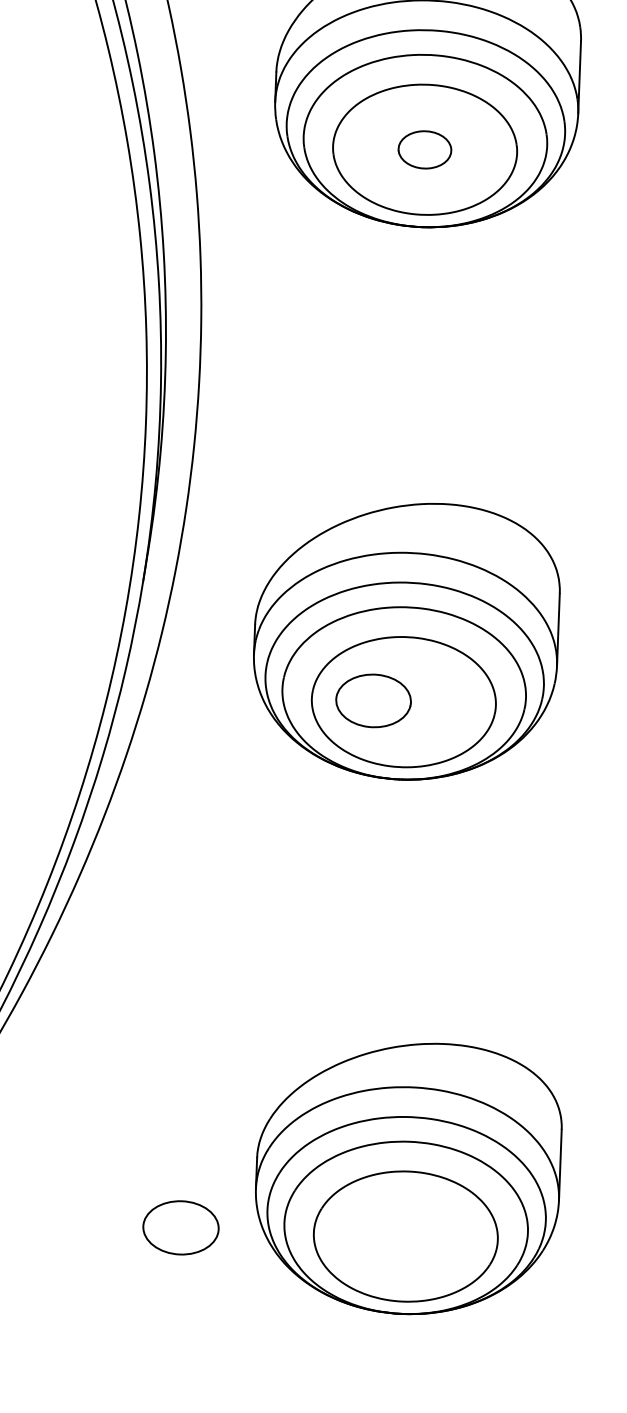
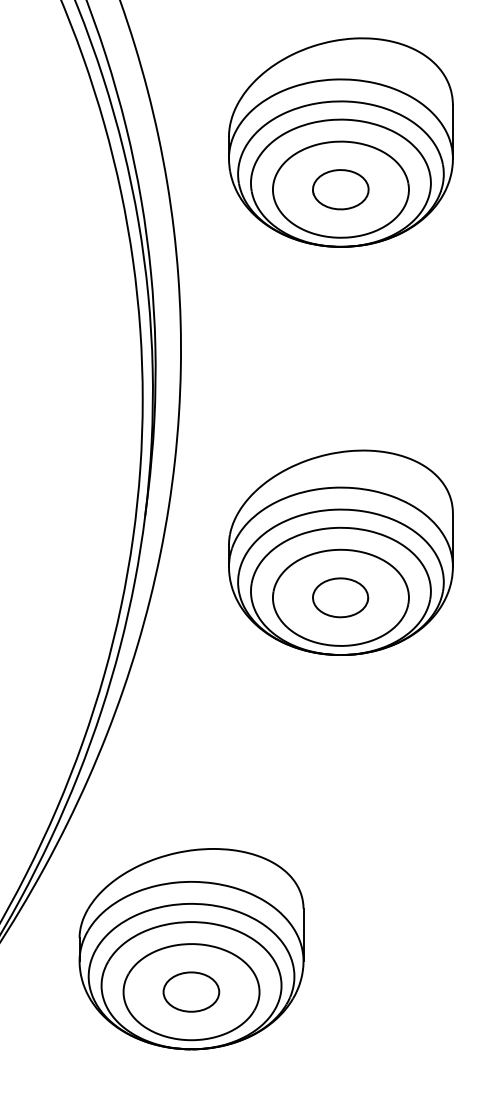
part: (424, 149) -> (340, 189), size x1.43
part: (373, 700) -> (340, 597), moved
part: (407, 1178) -> (191, 949), moved

